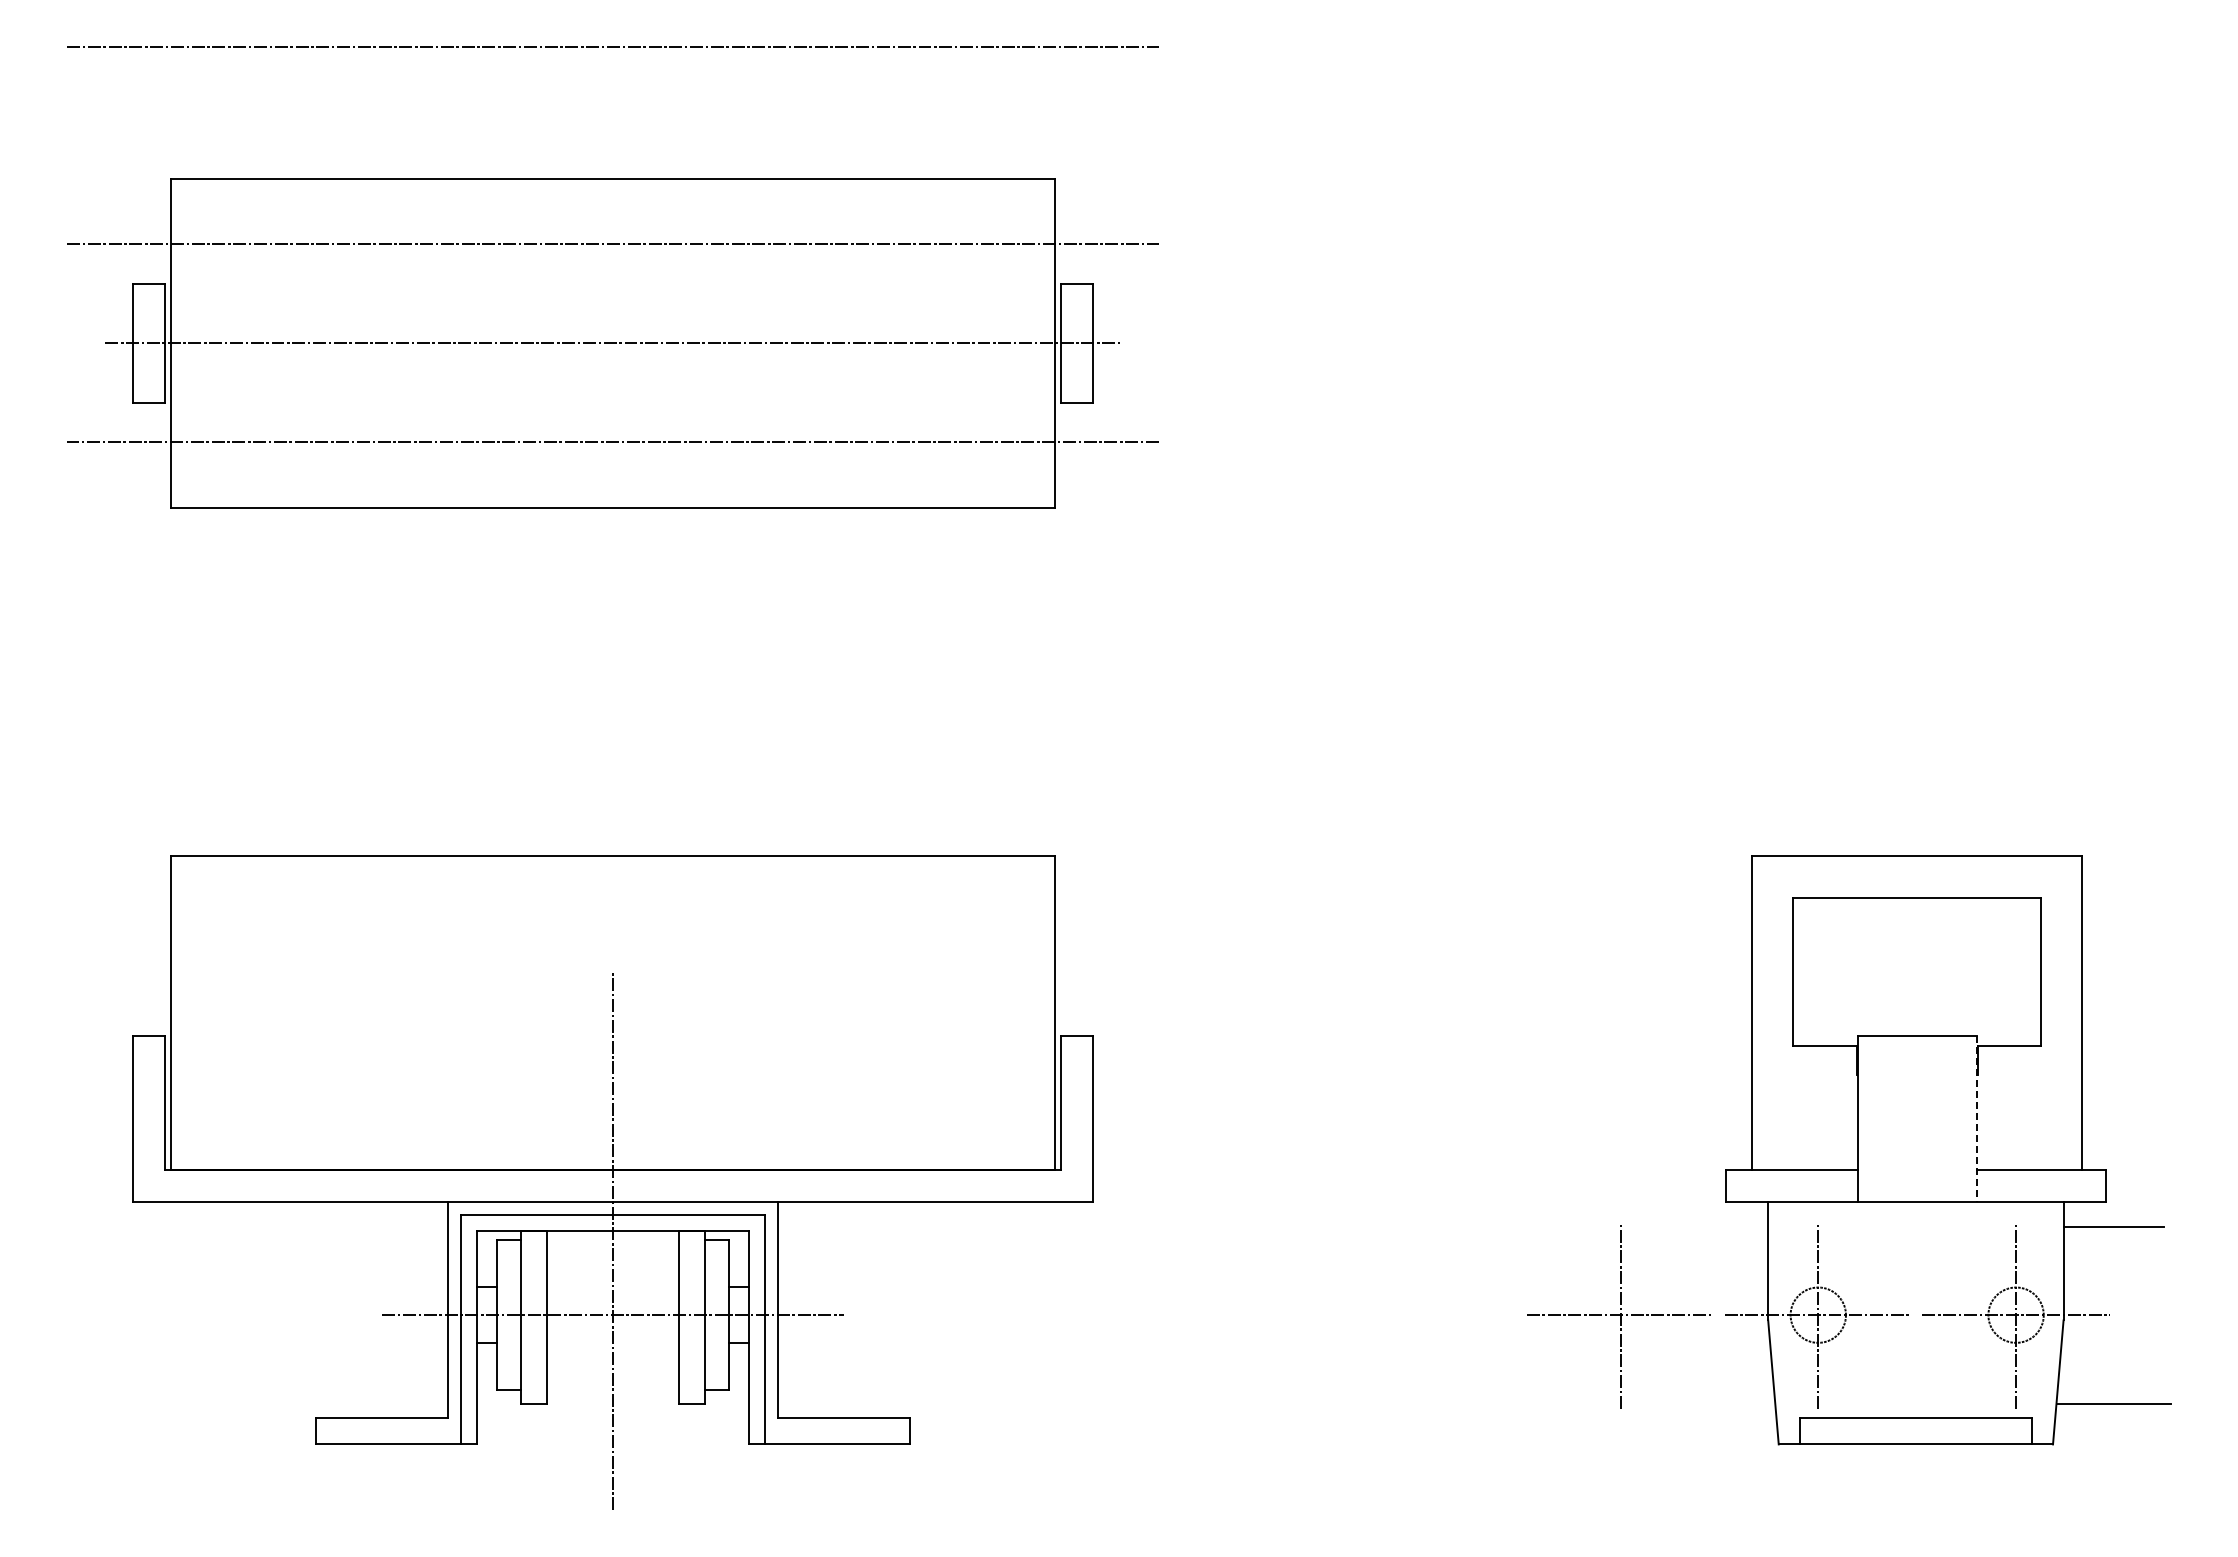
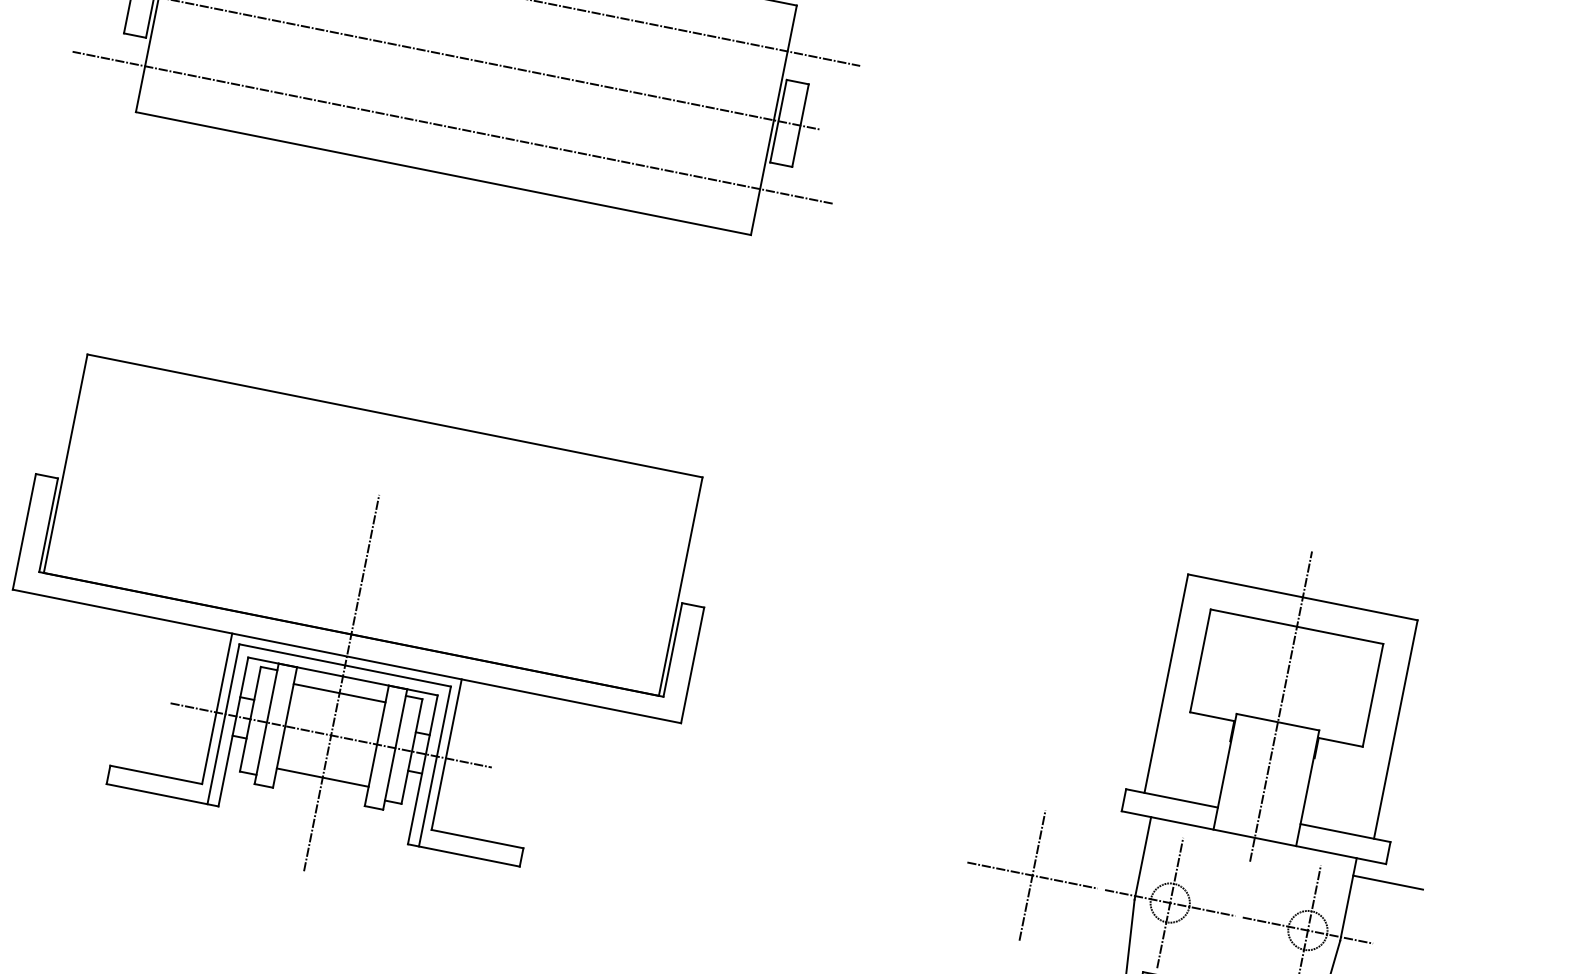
line: (1917, 1013) -> (1281, 706), added
line: (1976, 1119) -> (1307, 788), dashed -> solid
line: (612, 1254) -> (339, 693), added
line: (612, 1375) -> (322, 777), added

